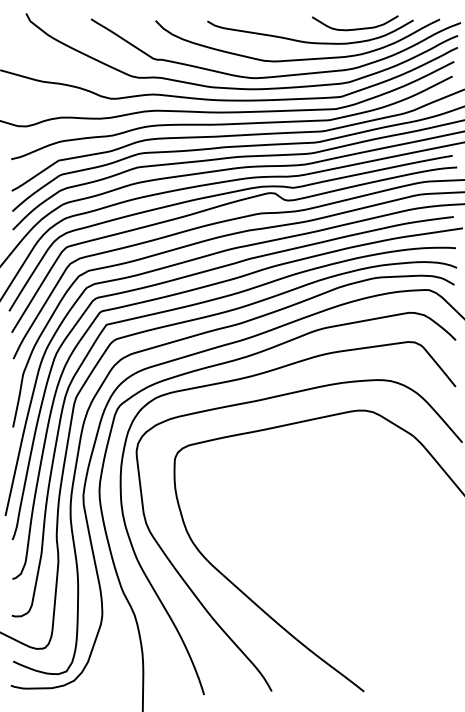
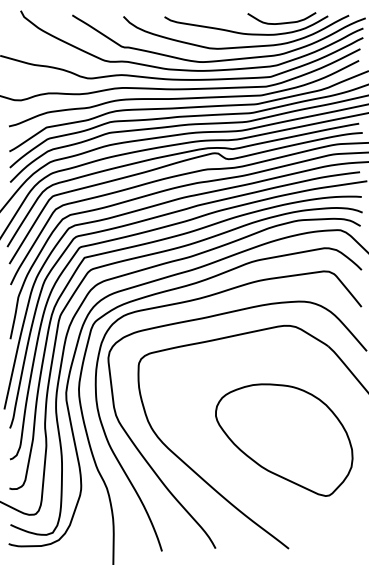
part: (358, 554) -> (284, 439), added

